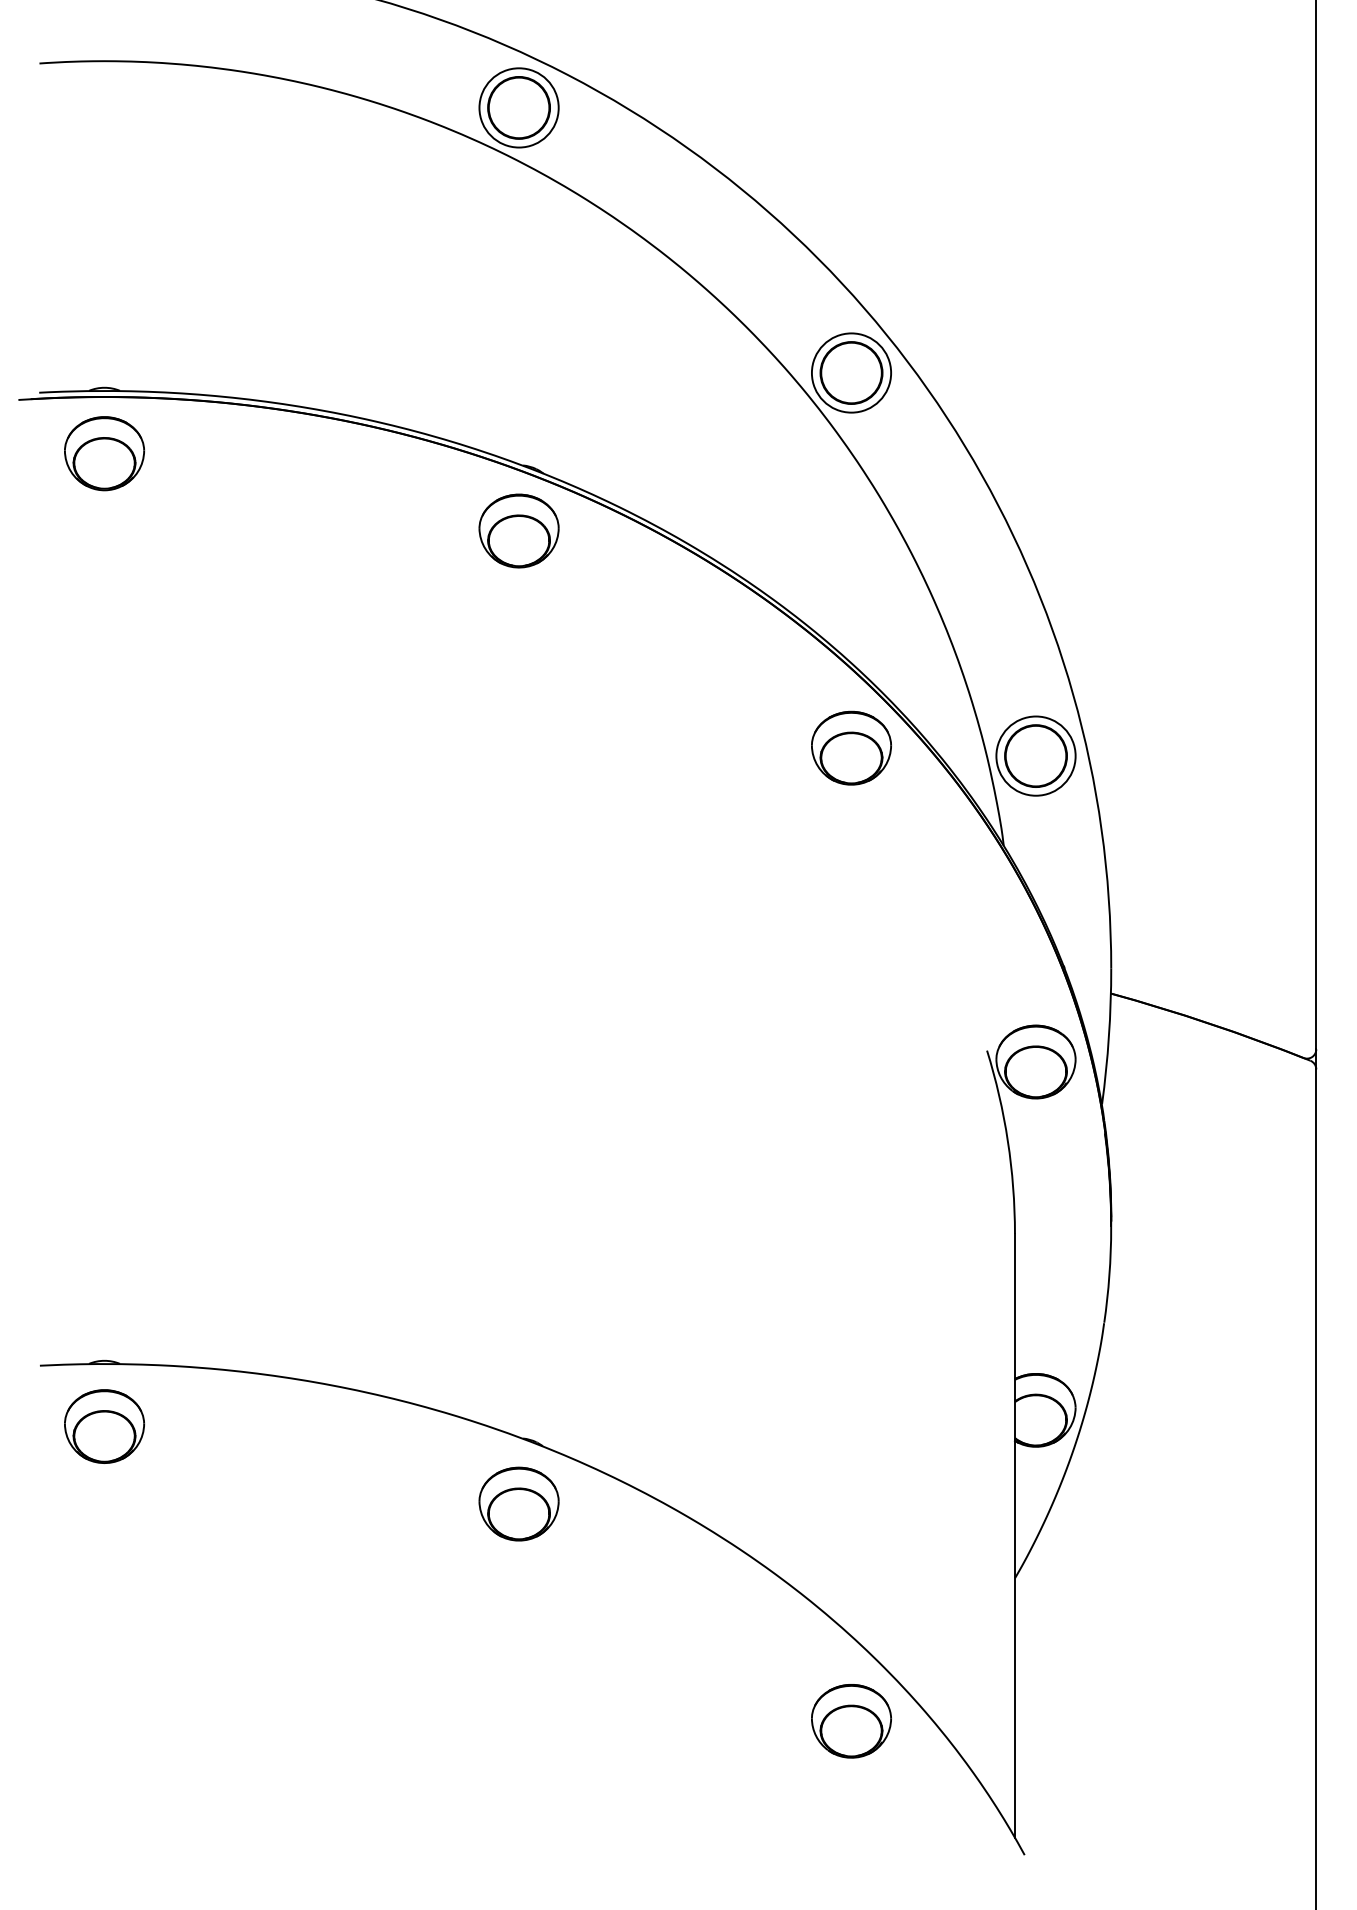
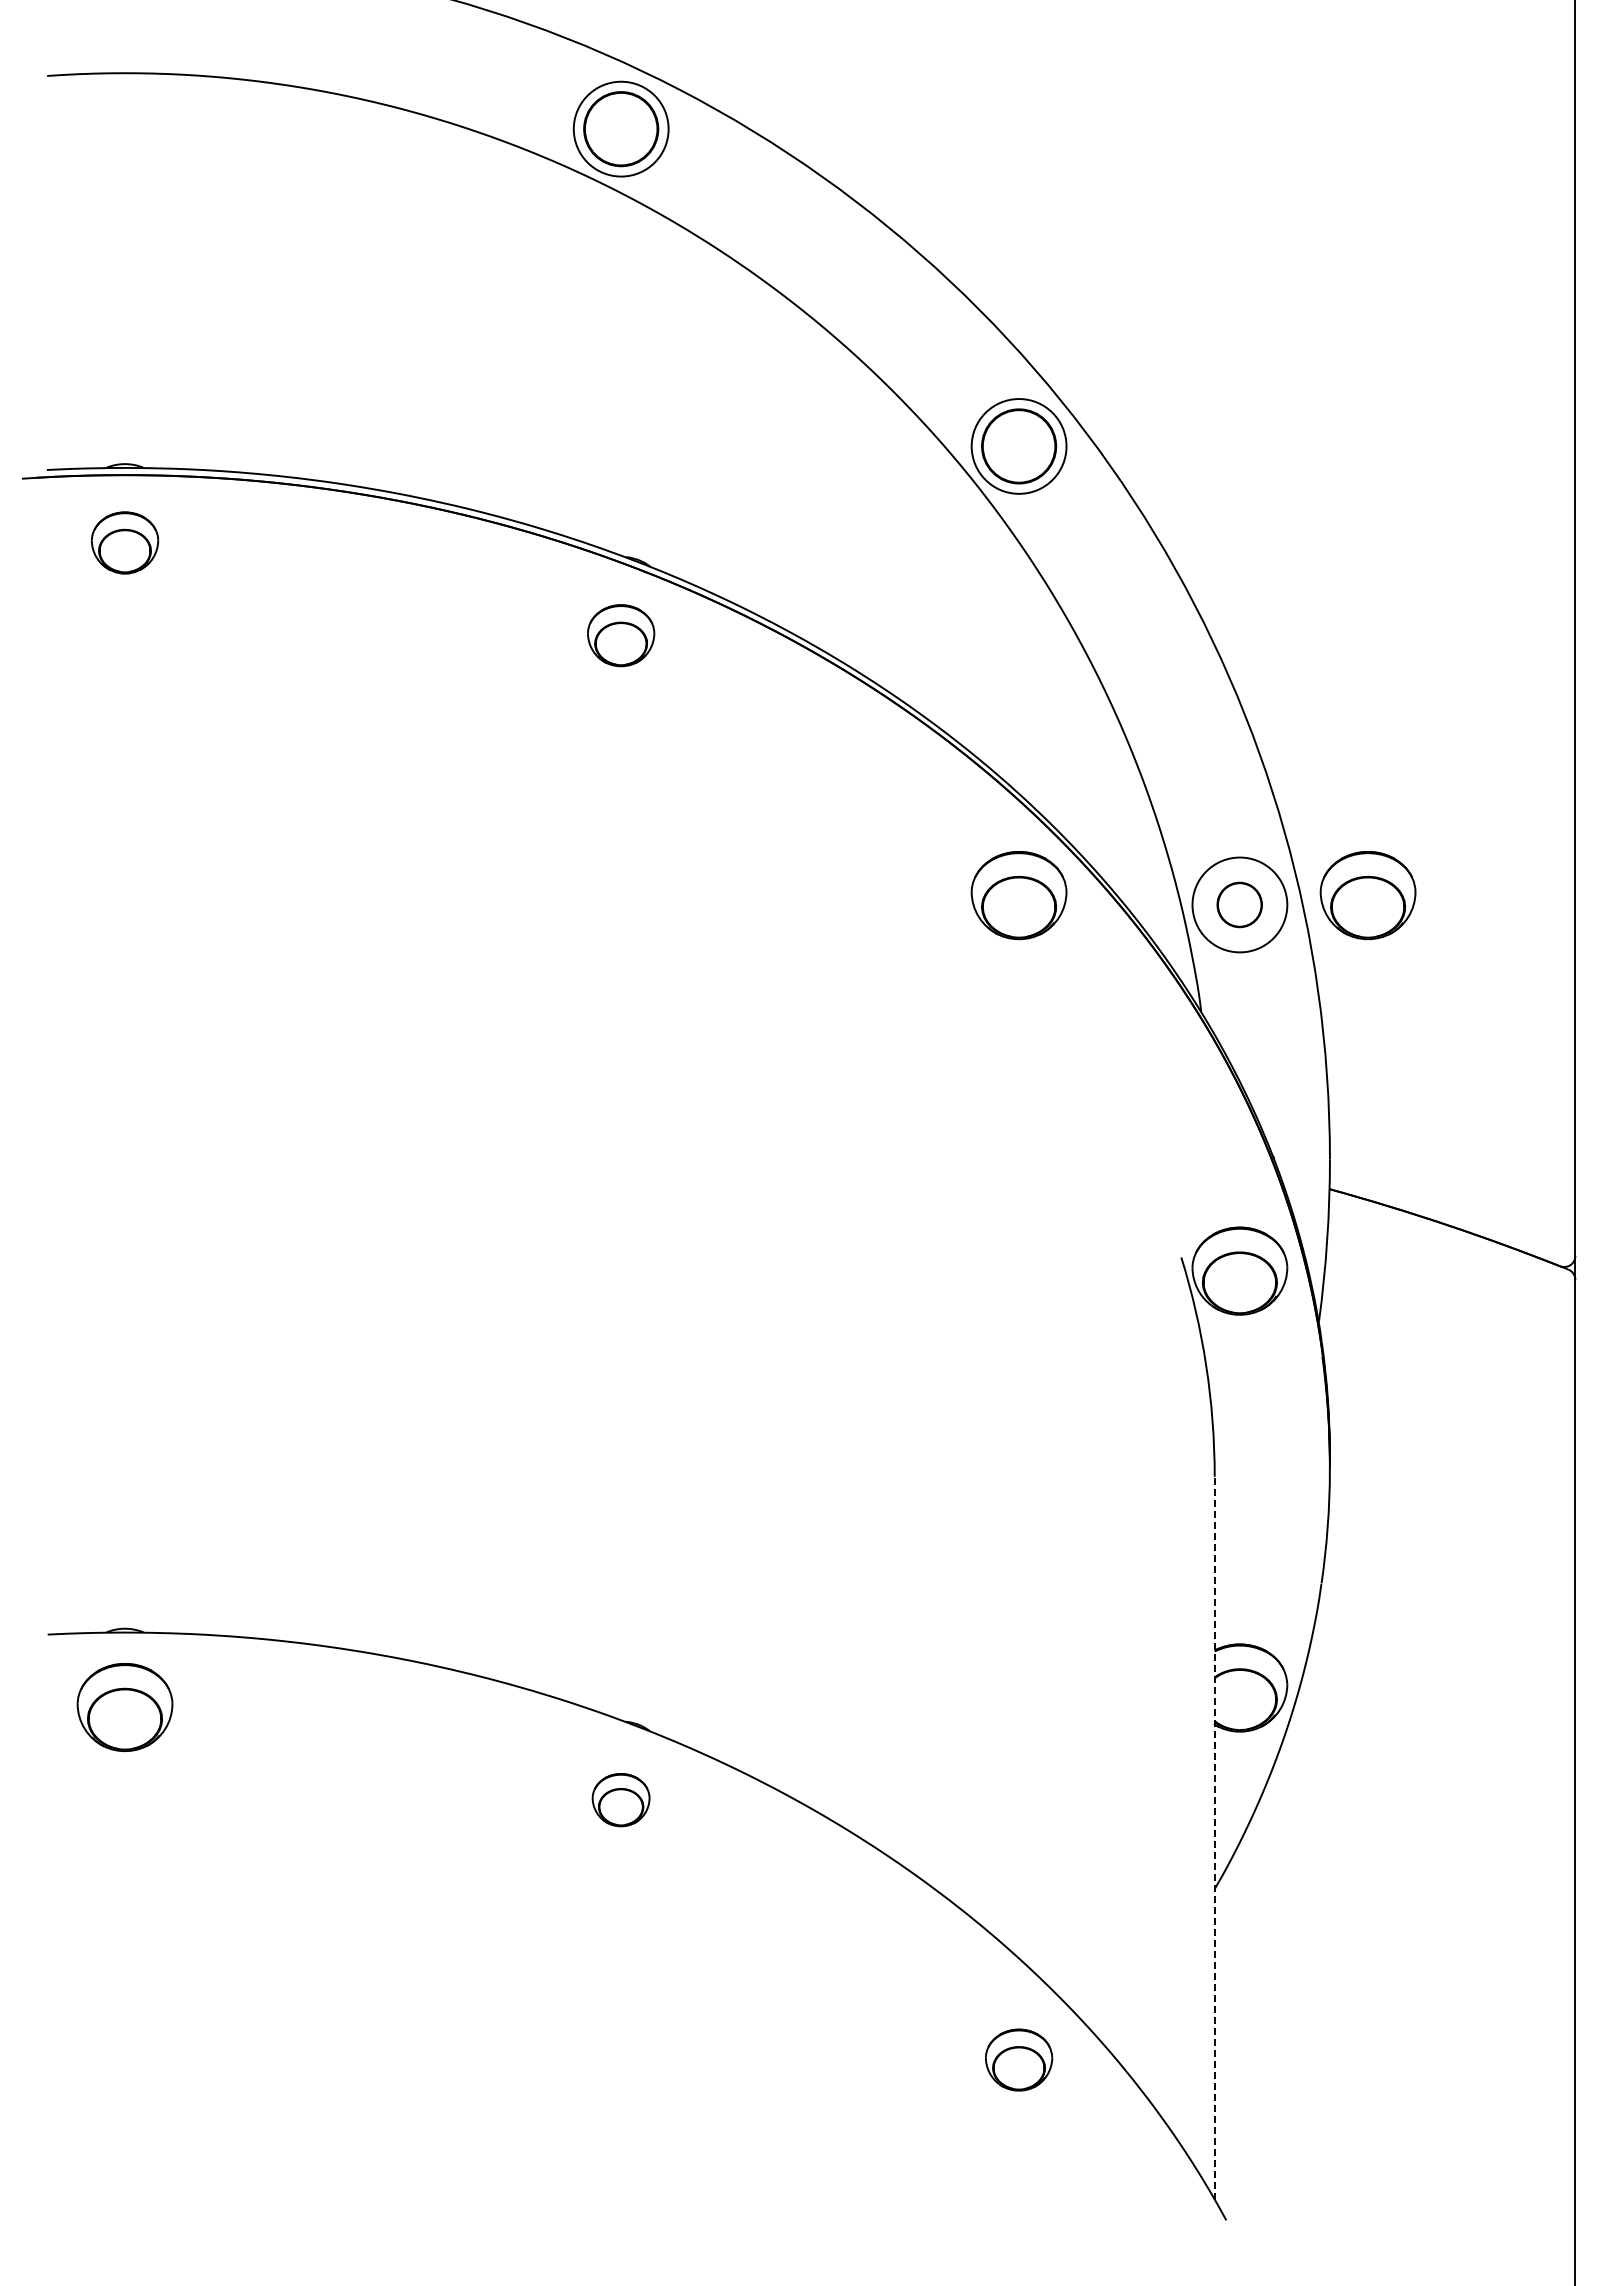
part: (104, 453) -> (124, 542), size x0.7
part: (518, 530) -> (620, 635), size x0.7
part: (1142, 748) -> (1367, 895), added
circle: (1035, 755) -> (1239, 904), size x0.6
part: (518, 1503) -> (620, 1799), size x0.6
line: (1014, 1535) -> (1214, 1837), solid -> dashed
part: (851, 1720) -> (1018, 2059), size x0.7

